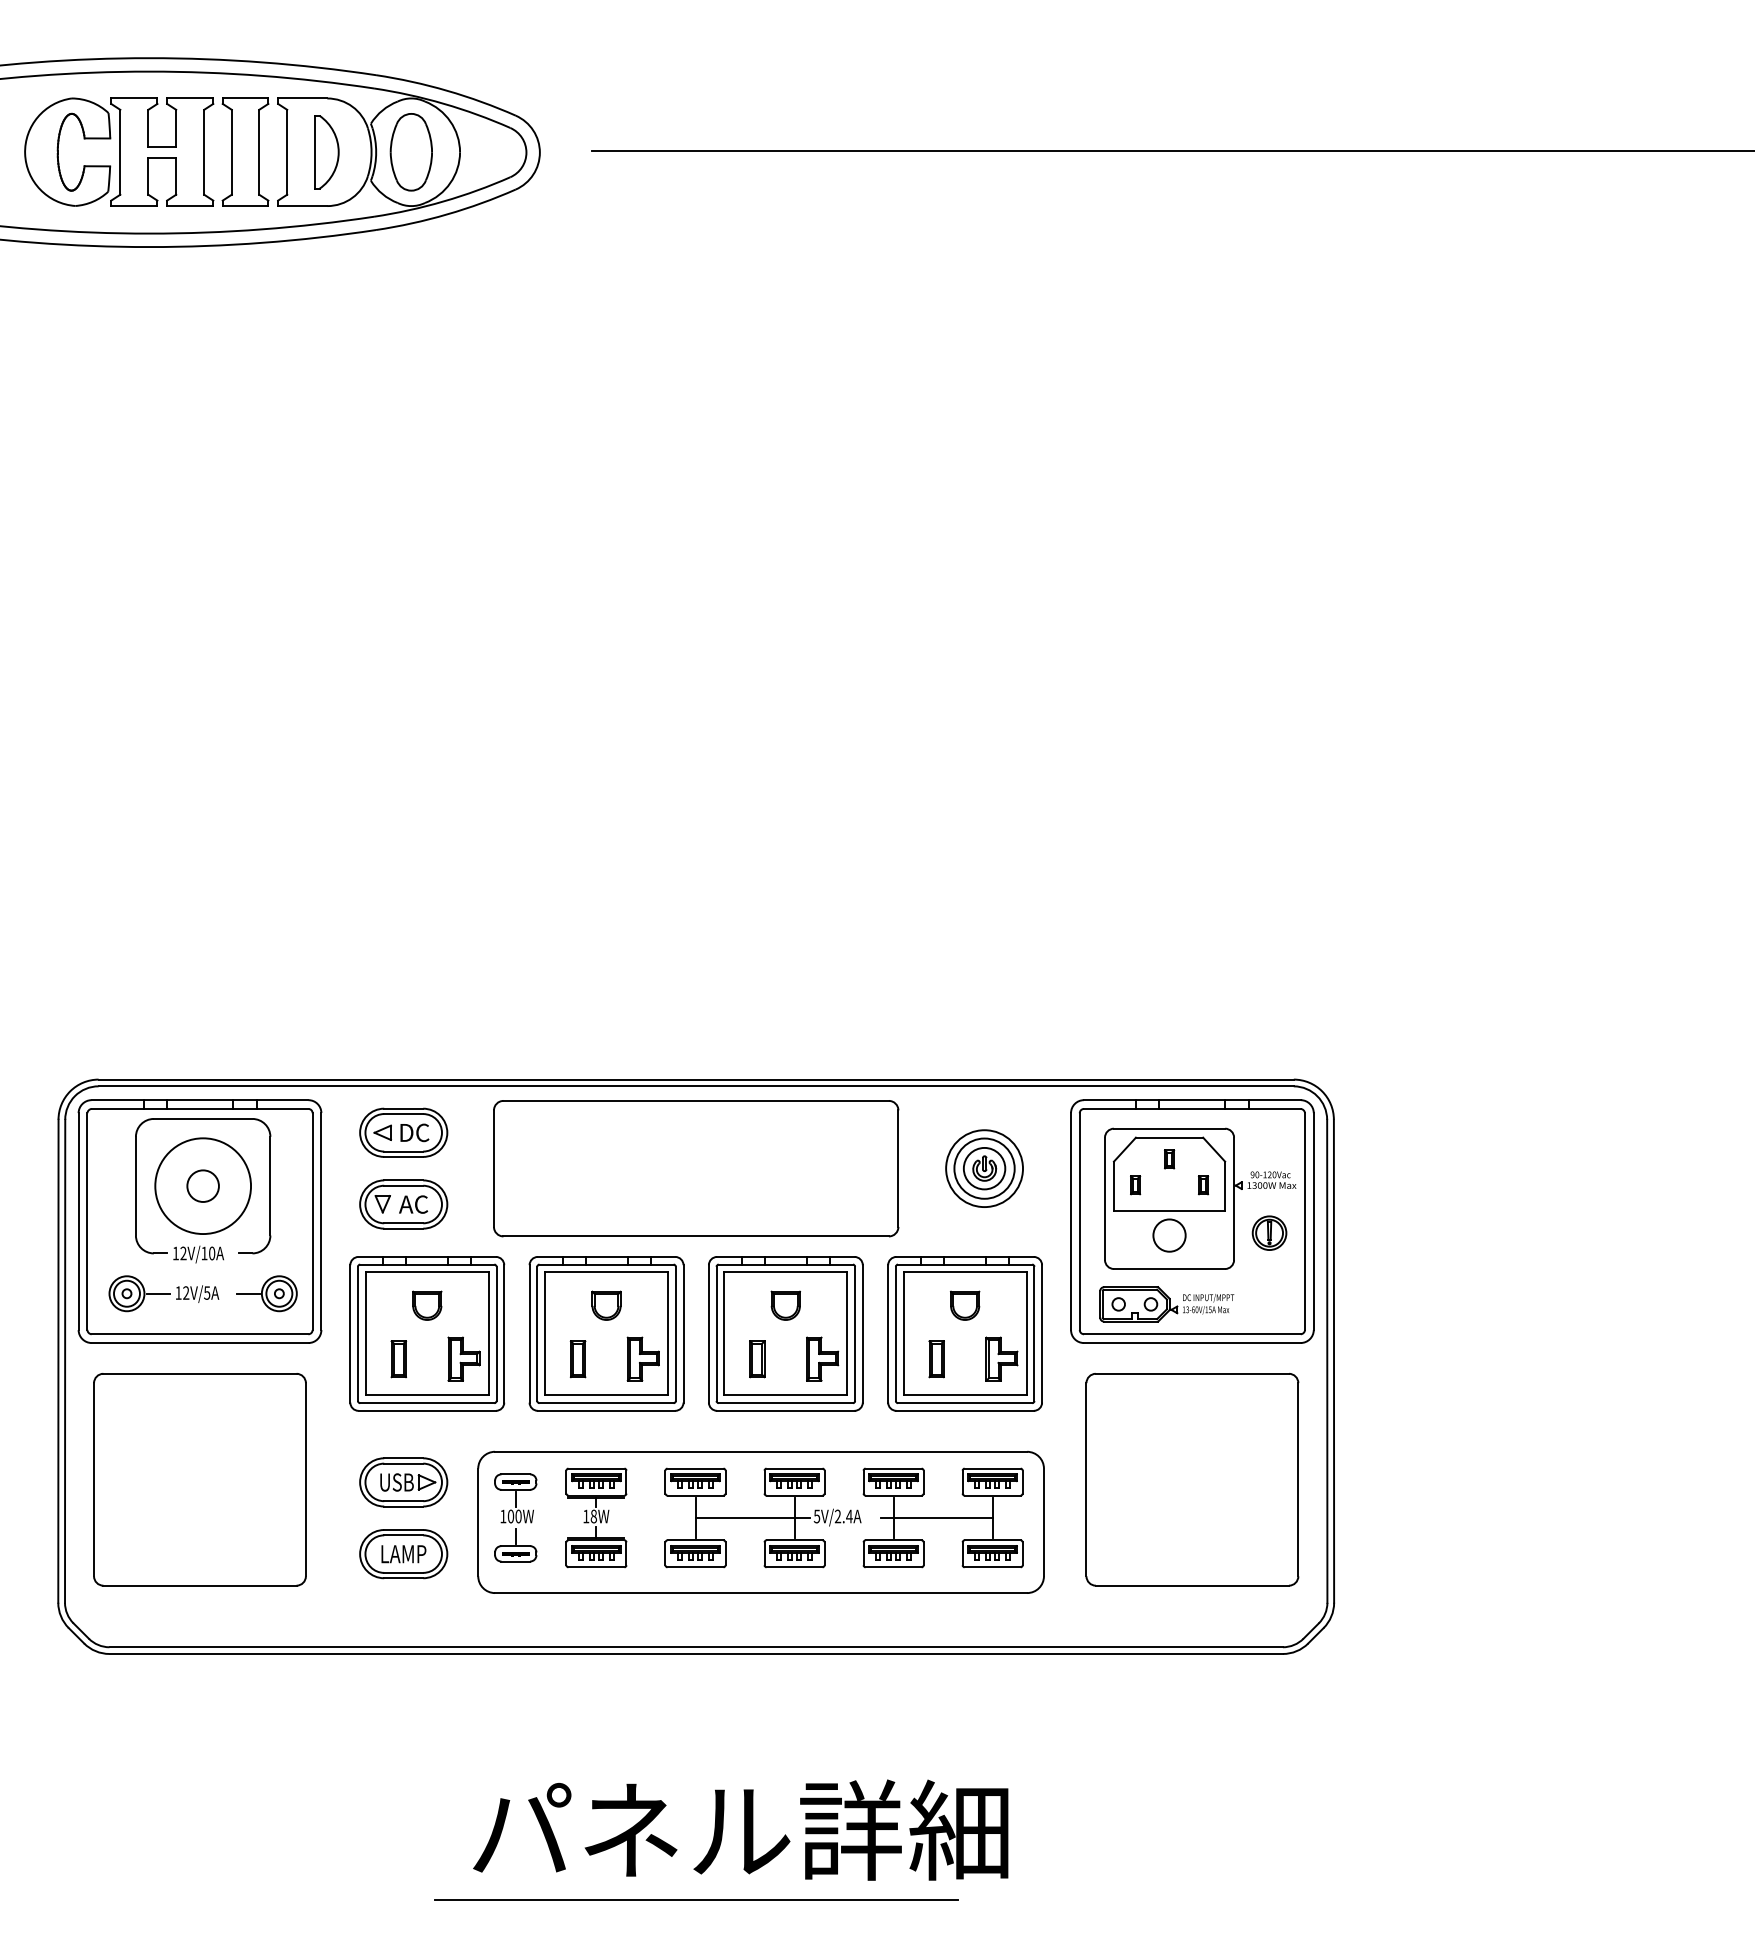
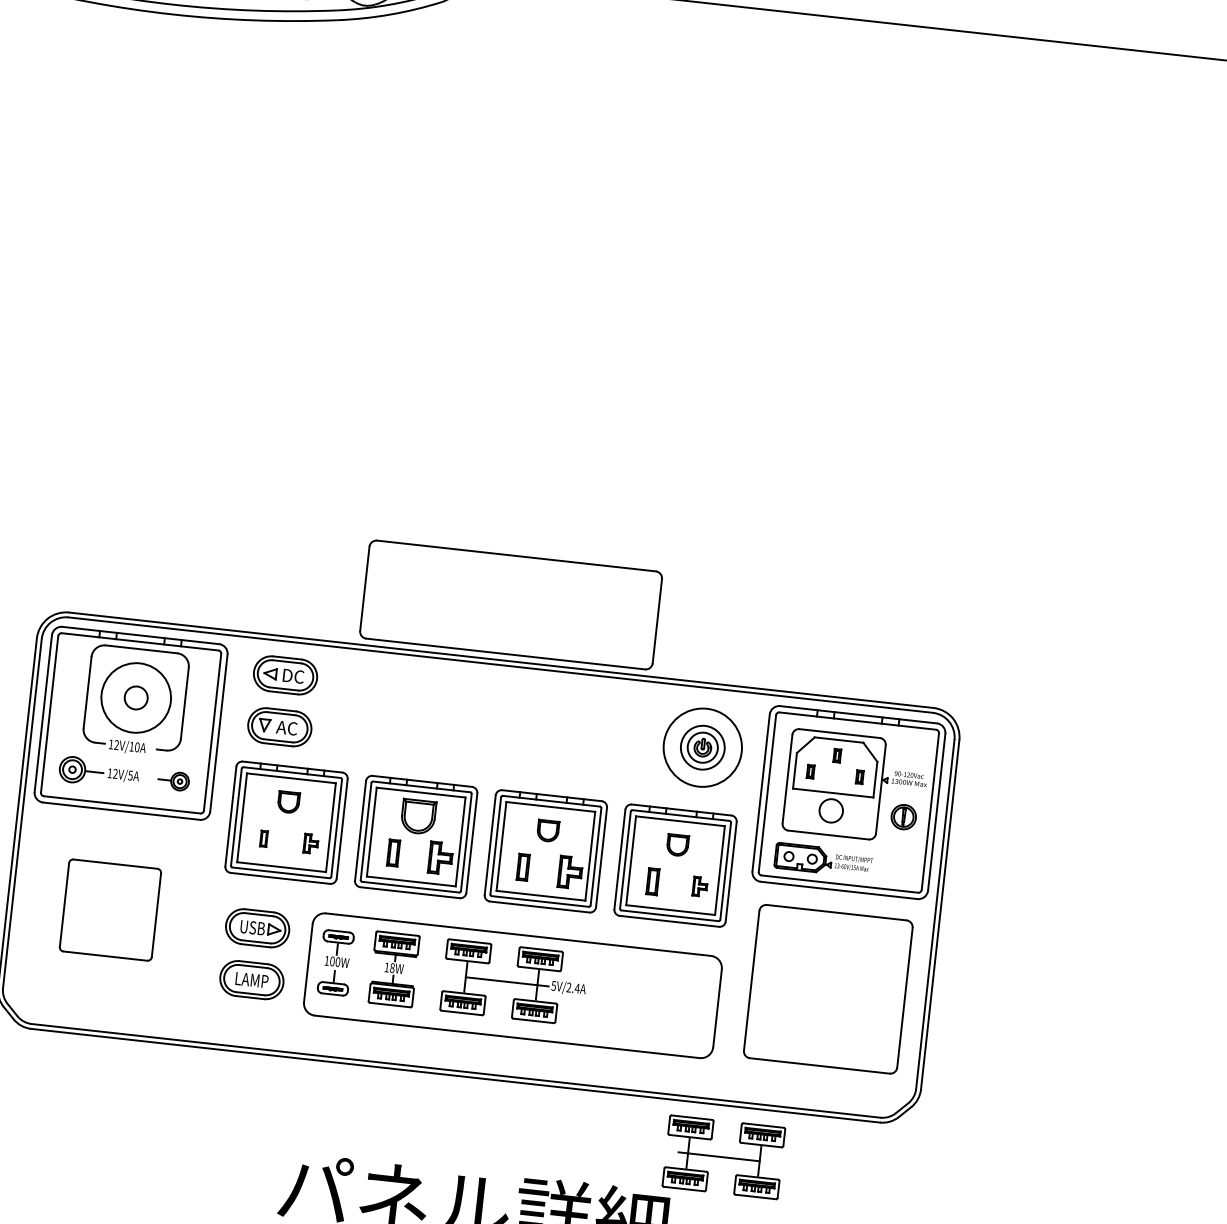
part: (696, 1168) -> (511, 604), moved
circle: (984, 1168) -> (702, 747), size x1.4
part: (266, 1293) -> (173, 780), size x0.7
part: (606, 1305) -> (418, 816), size x1.6
part: (463, 1358) -> (310, 843), size x0.6
part: (1001, 1358) -> (699, 886), size x0.6
part: (398, 1359) -> (263, 838), size x0.6
part: (199, 1479) -> (110, 909), size x0.6
part: (942, 1517) -> (723, 1156), moved

